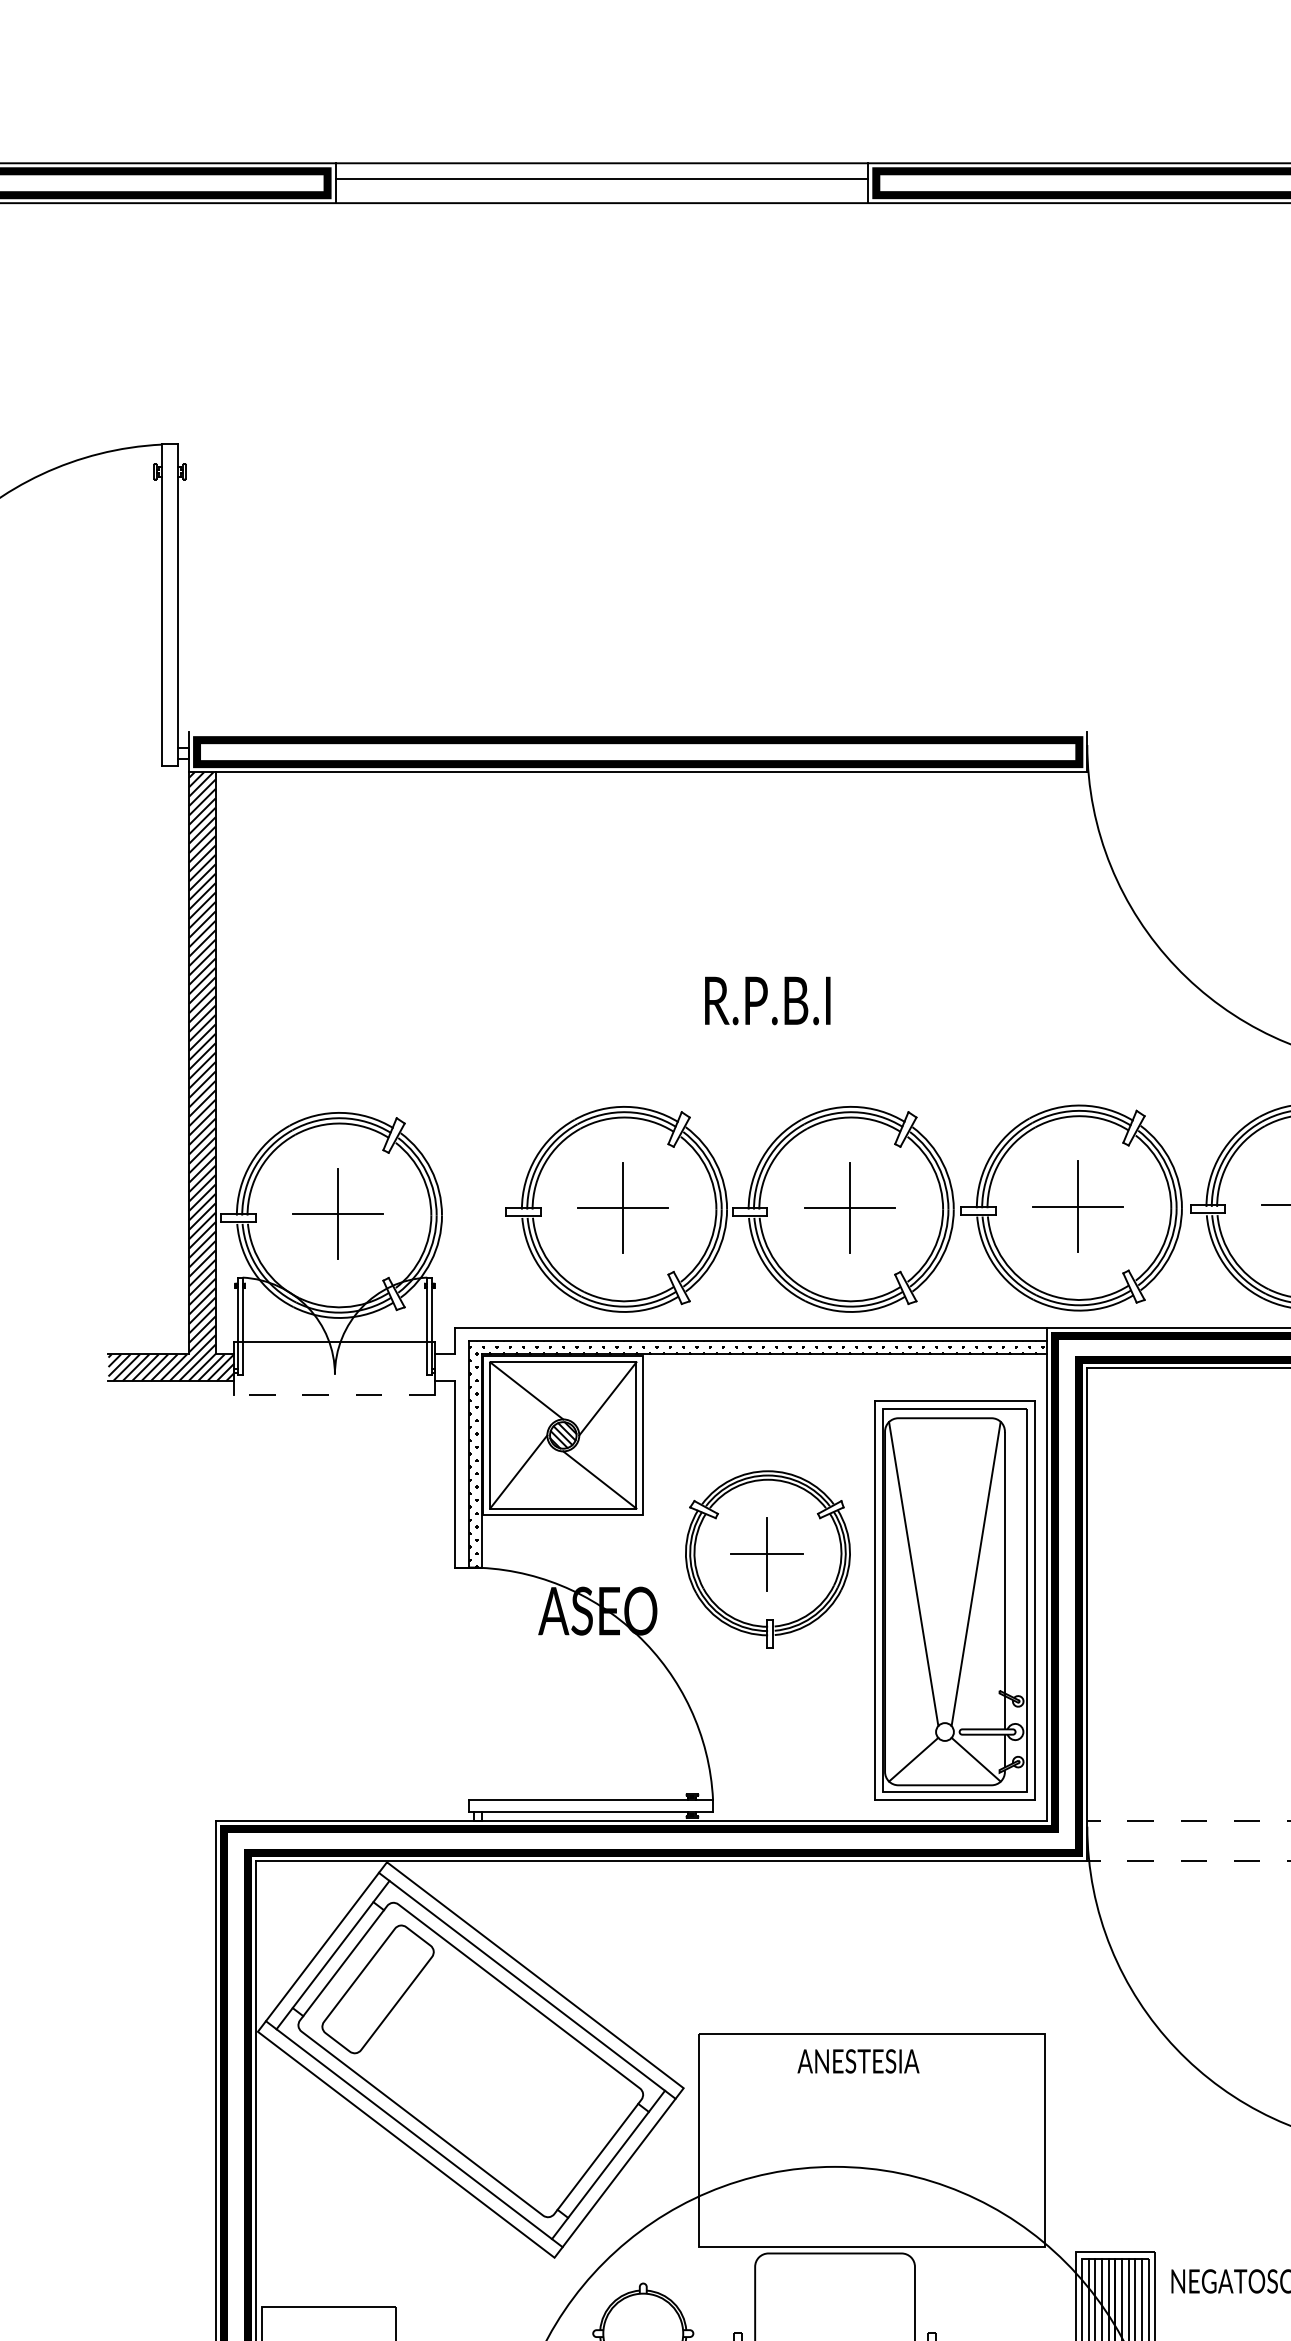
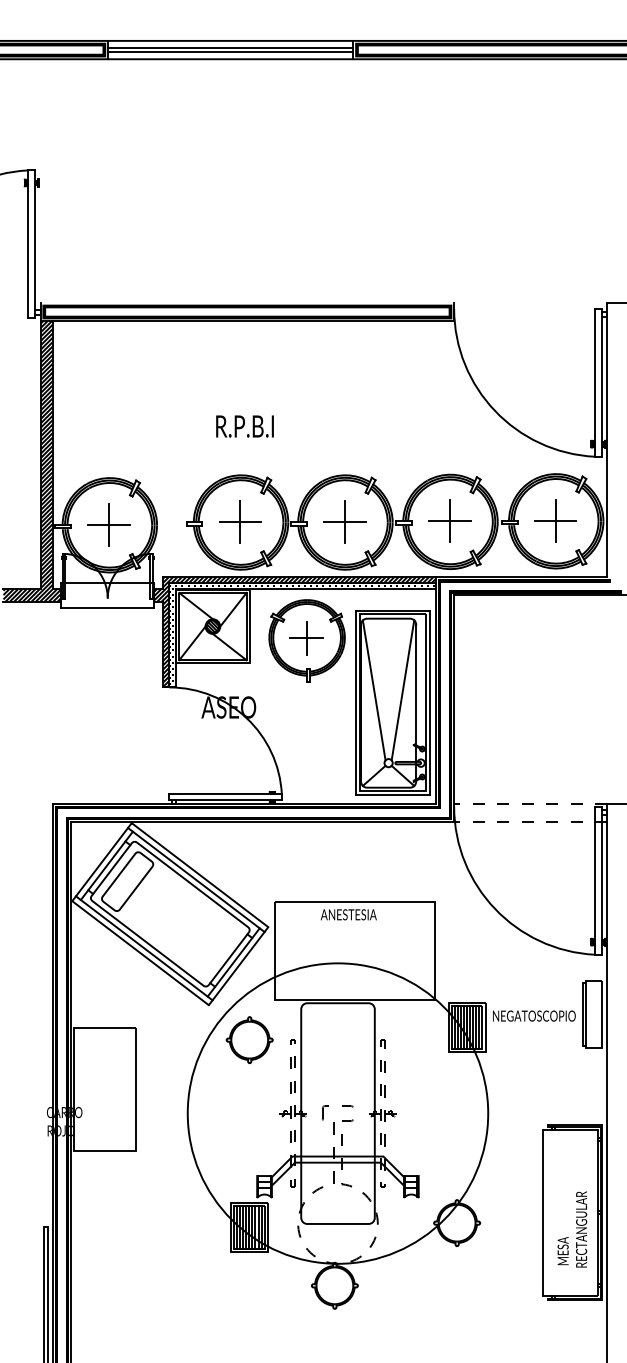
line: (601, 186) -> (230, 51), added
text: (766, 1000) -> (244, 426), moved
line: (334, 1393) -> (107, 607), dashed -> solid
hatch: (740, 1448) -> (294, 632), added
part: (766, 1559) -> (306, 640), moved

